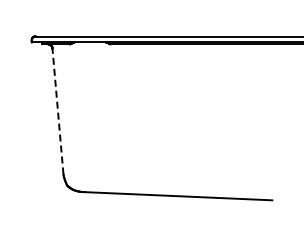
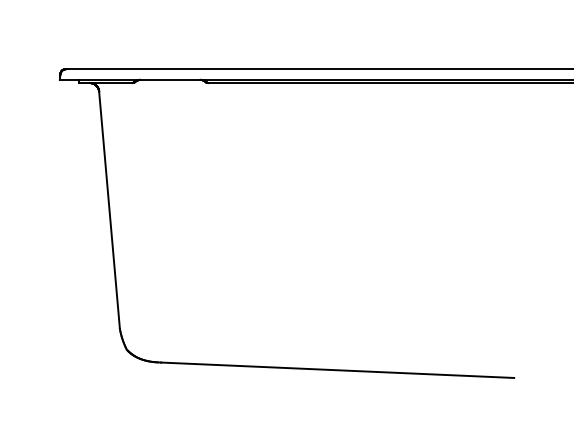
line: (57, 111) -> (108, 210), dashed -> solid

